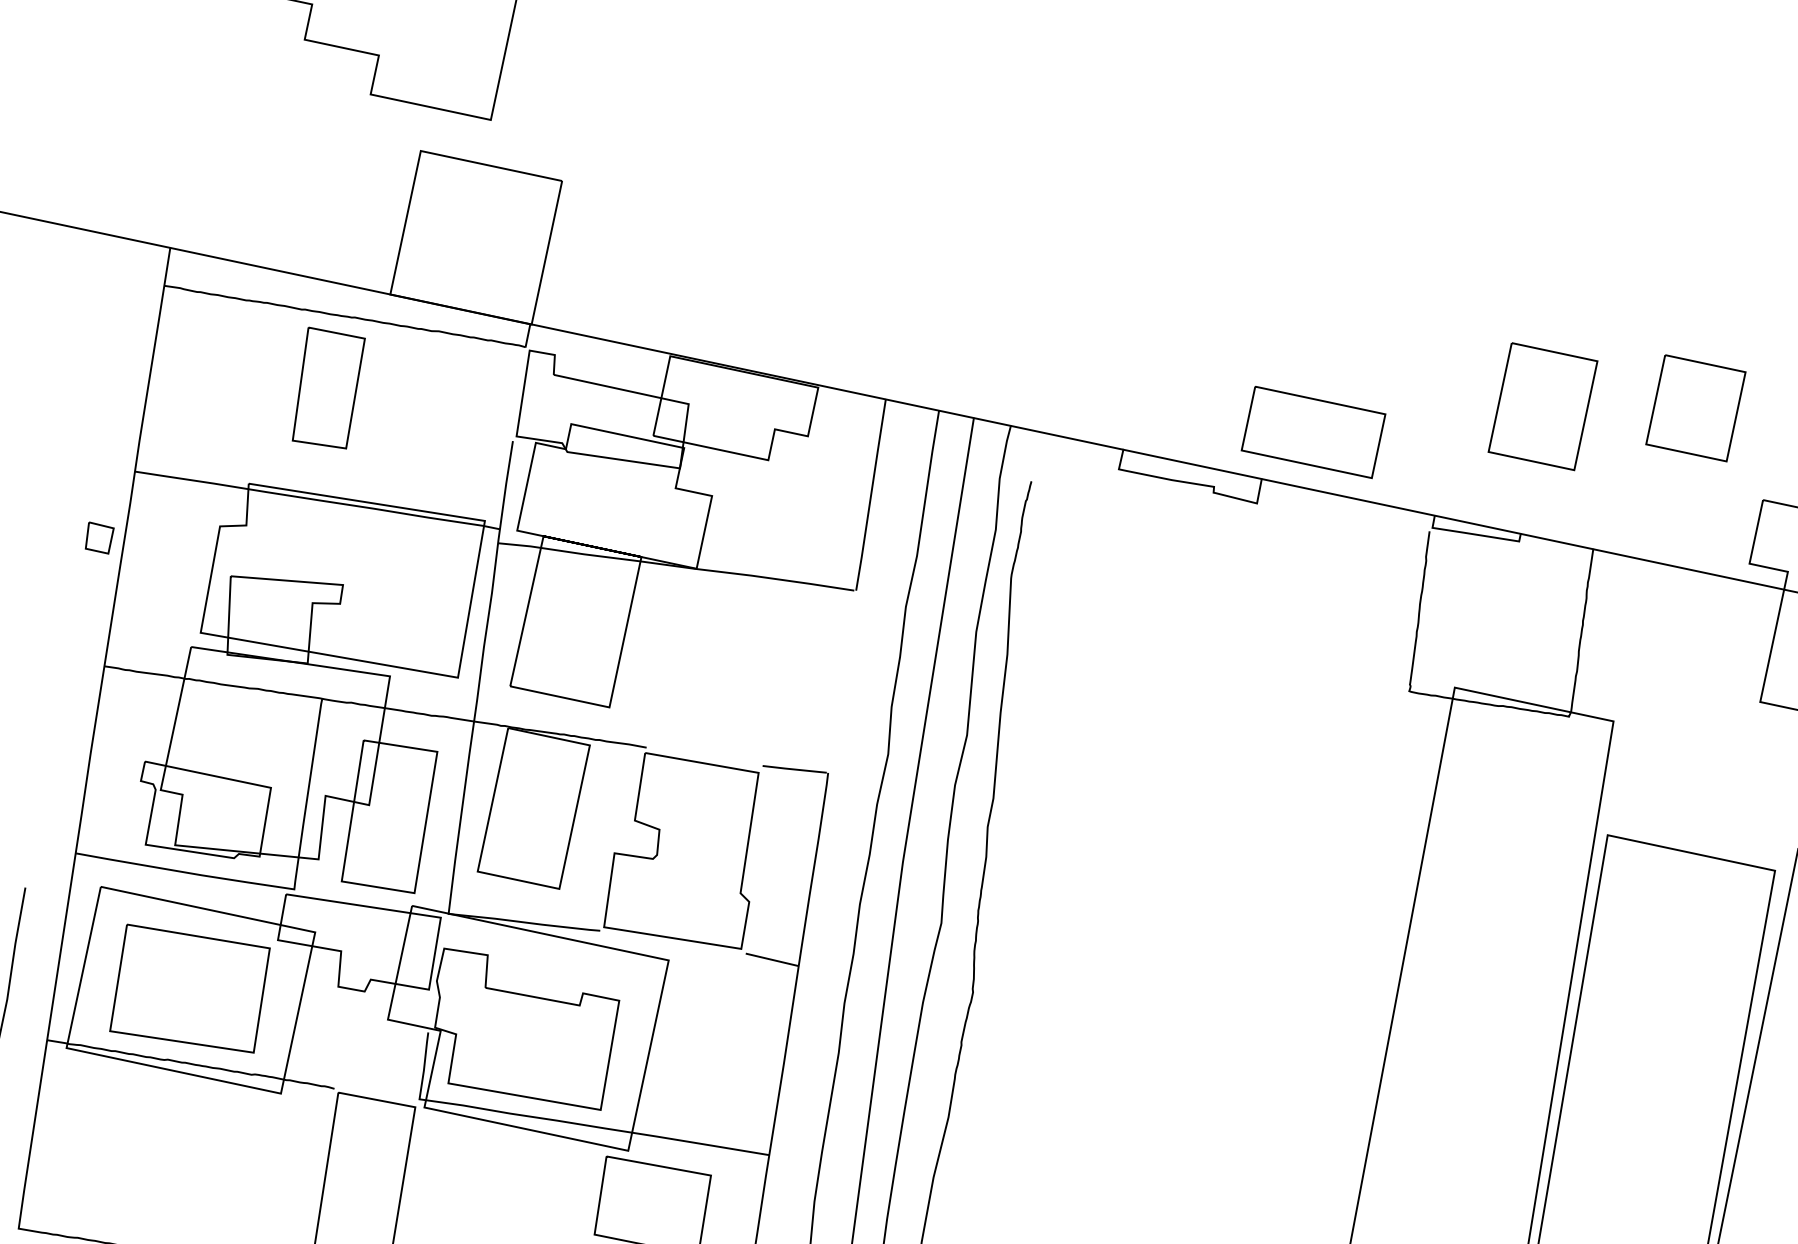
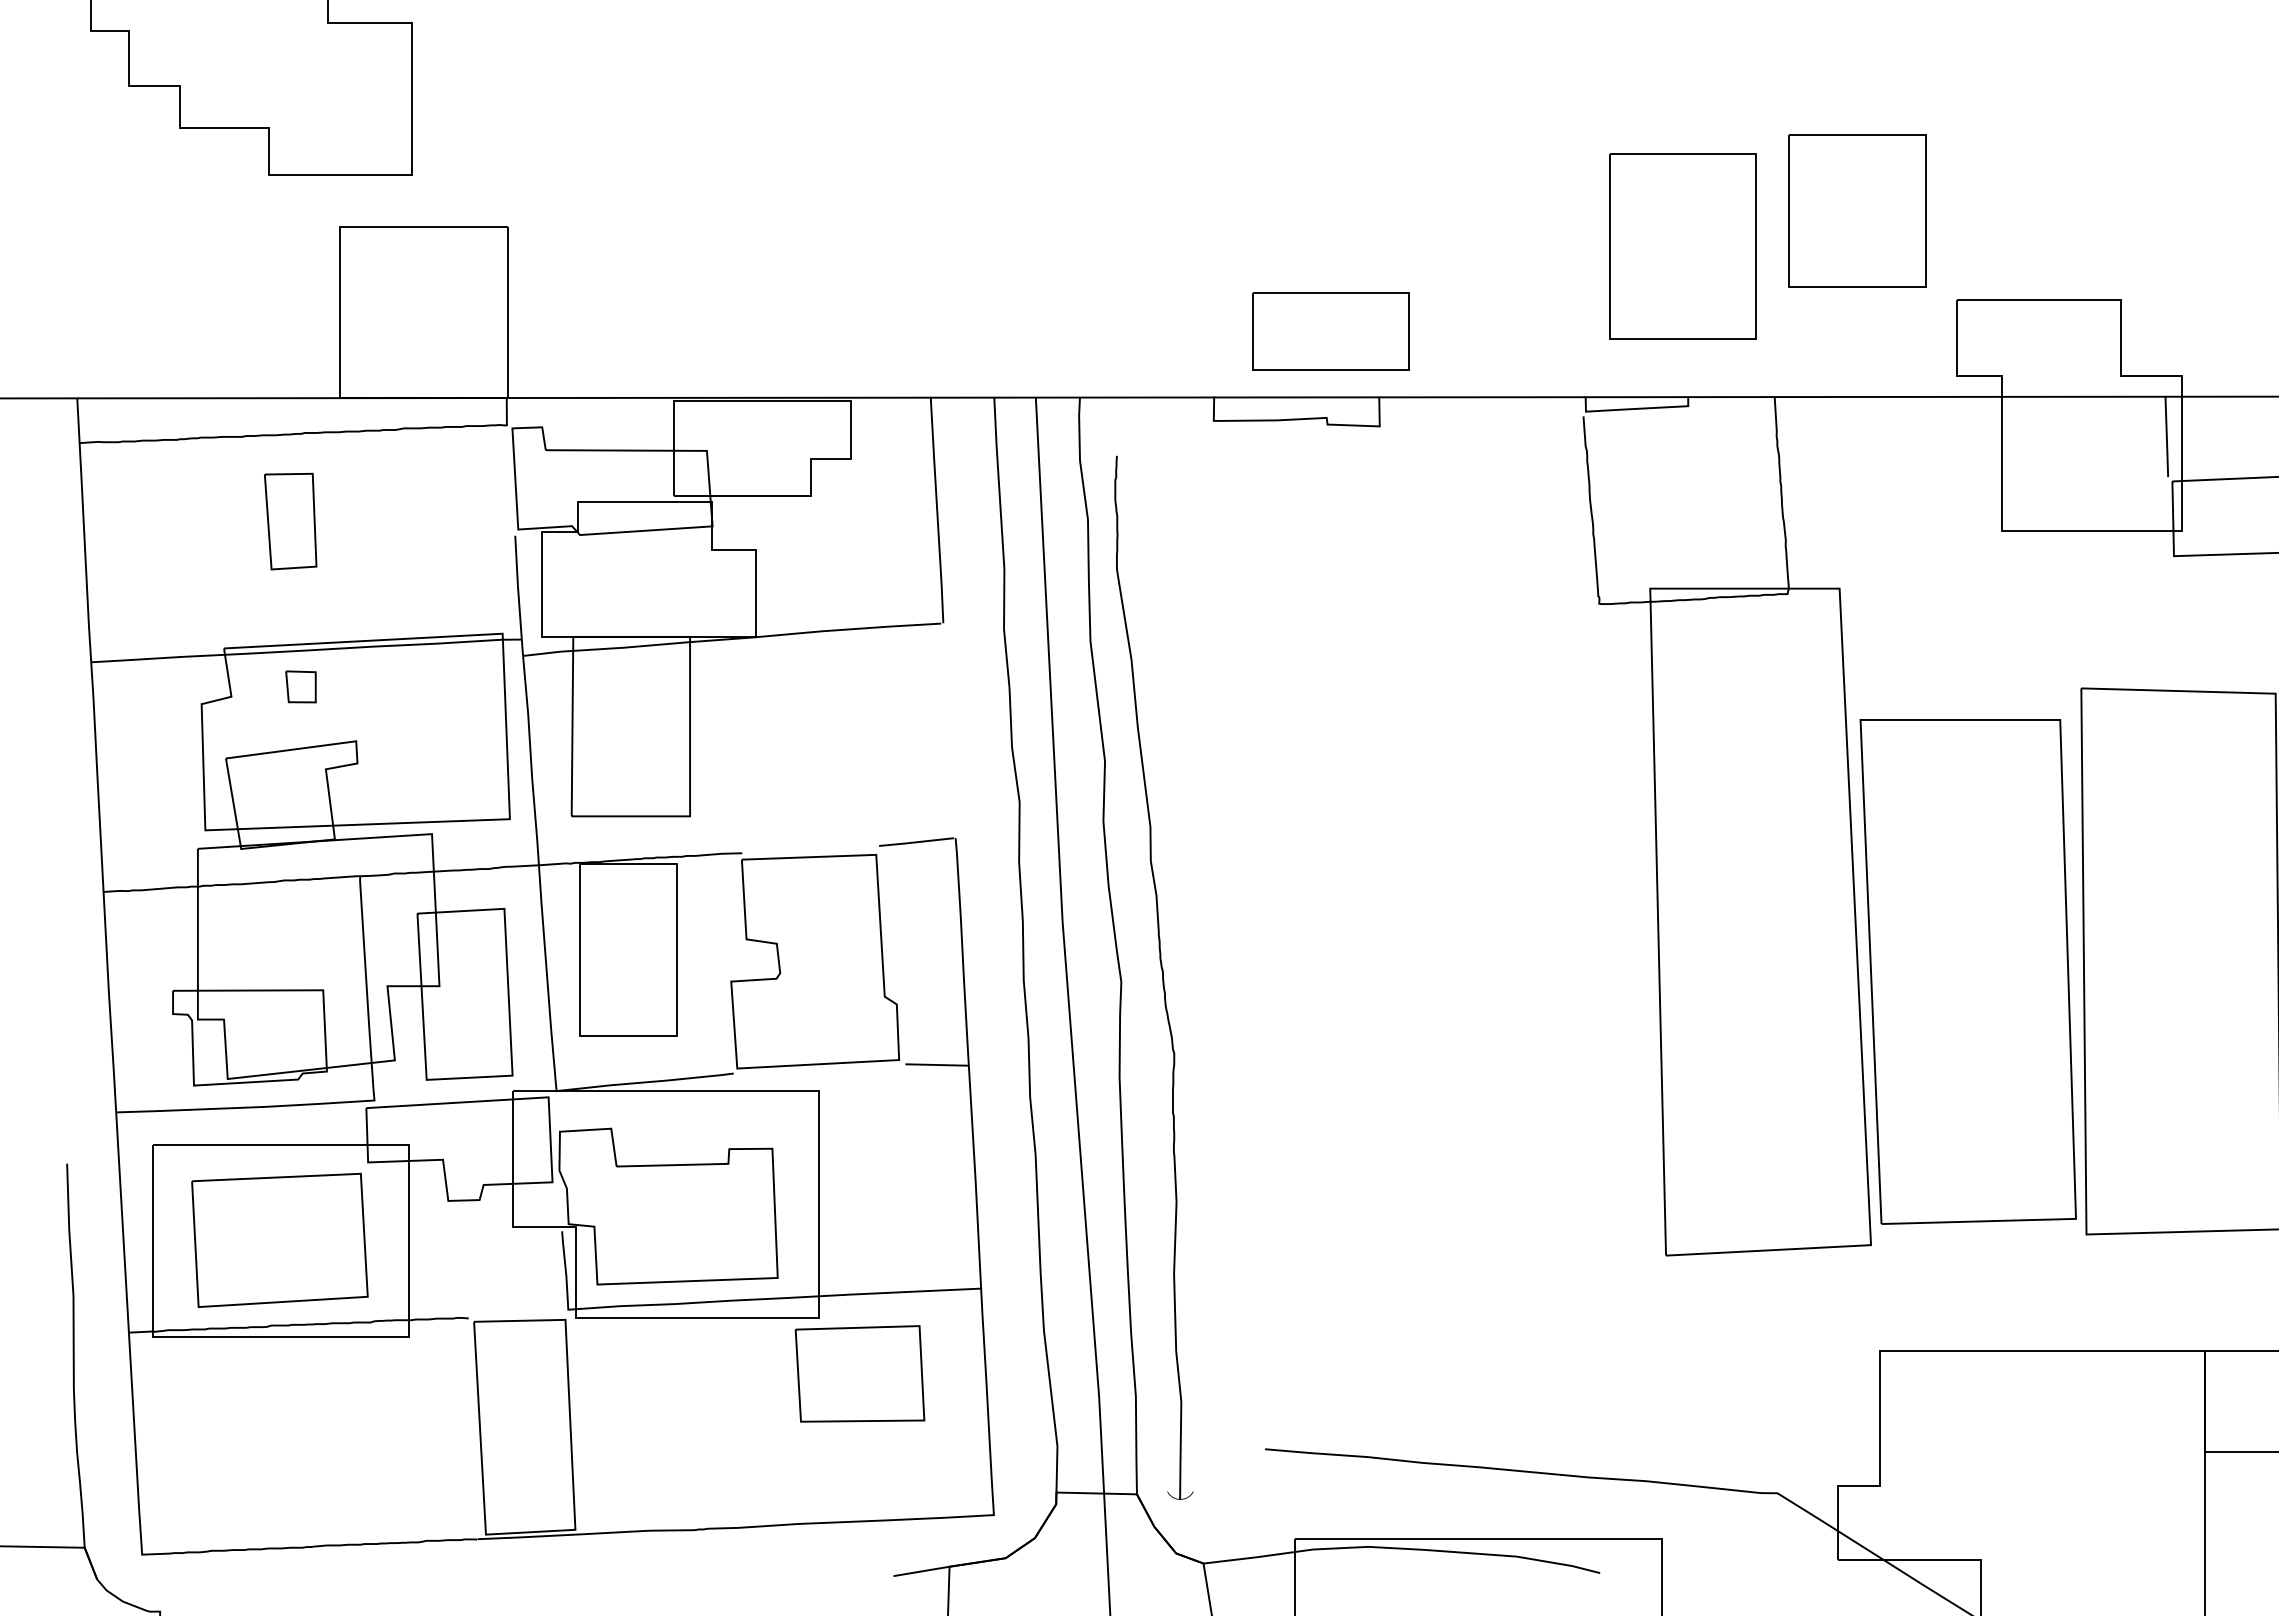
part: (327, 389) -> (290, 521), size x0.71
part: (1542, 406) -> (1682, 246), size x1.43
part: (1695, 407) -> (1857, 210), size x1.43
part: (1313, 432) -> (1330, 331), moved
part: (98, 537) -> (300, 686), moved

